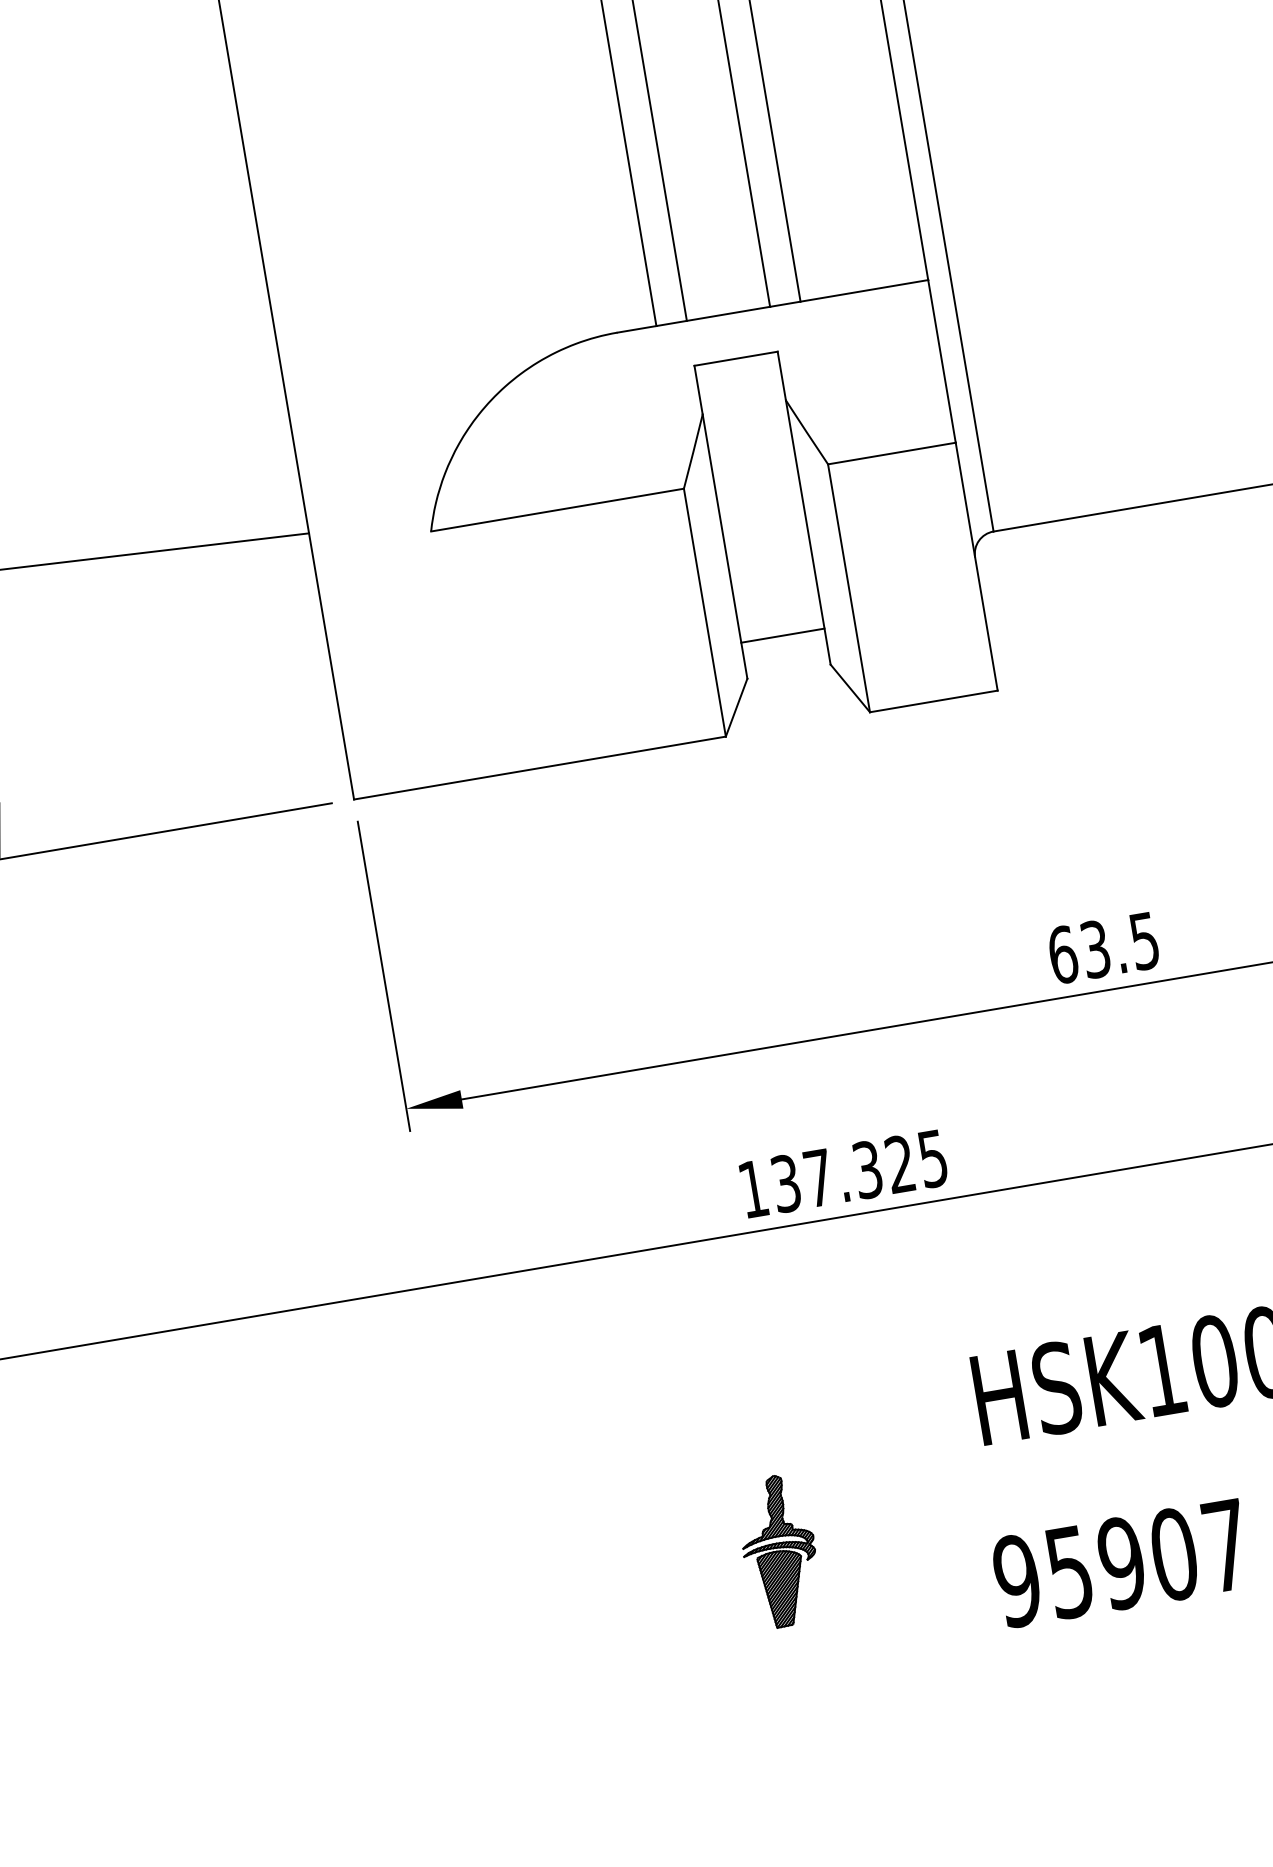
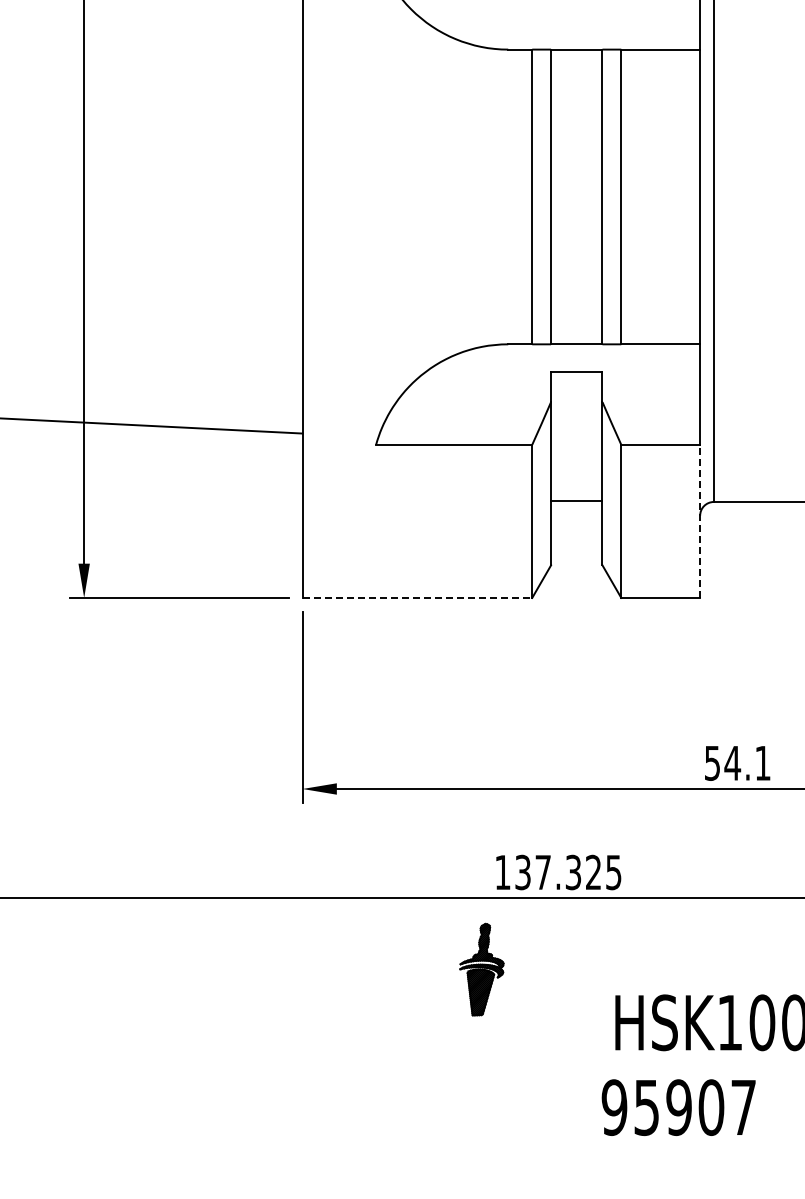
line: (977, 566) -> (700, 521), solid -> dashed
line: (782, 636) -> (576, 501), moved
line: (539, 767) -> (417, 597), solid -> dashed
text: (1103, 946) -> (737, 762), 63.5 -> 54.1
part: (779, 1551) -> (481, 969), moved
text: (1120, 1563) -> (678, 1107), moved

